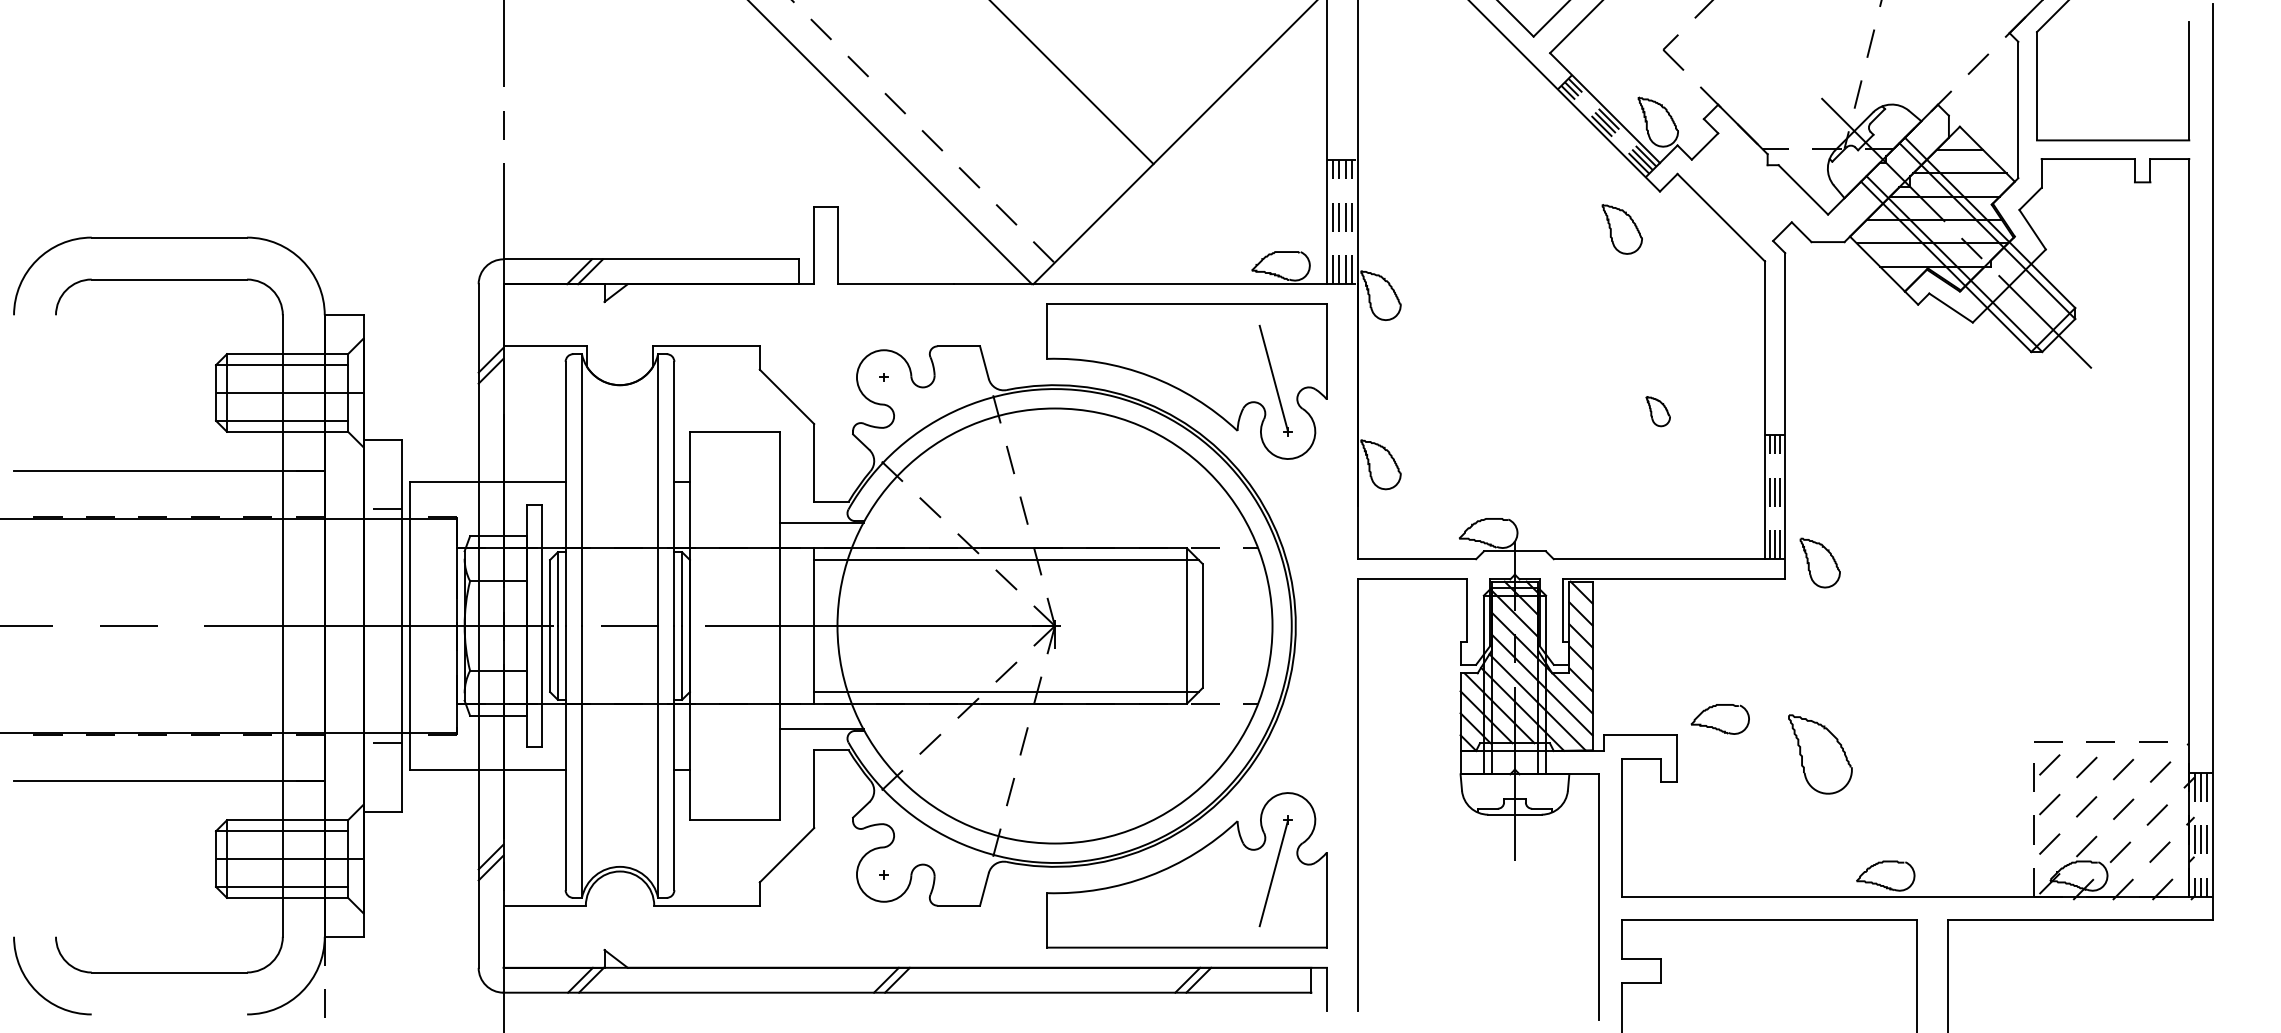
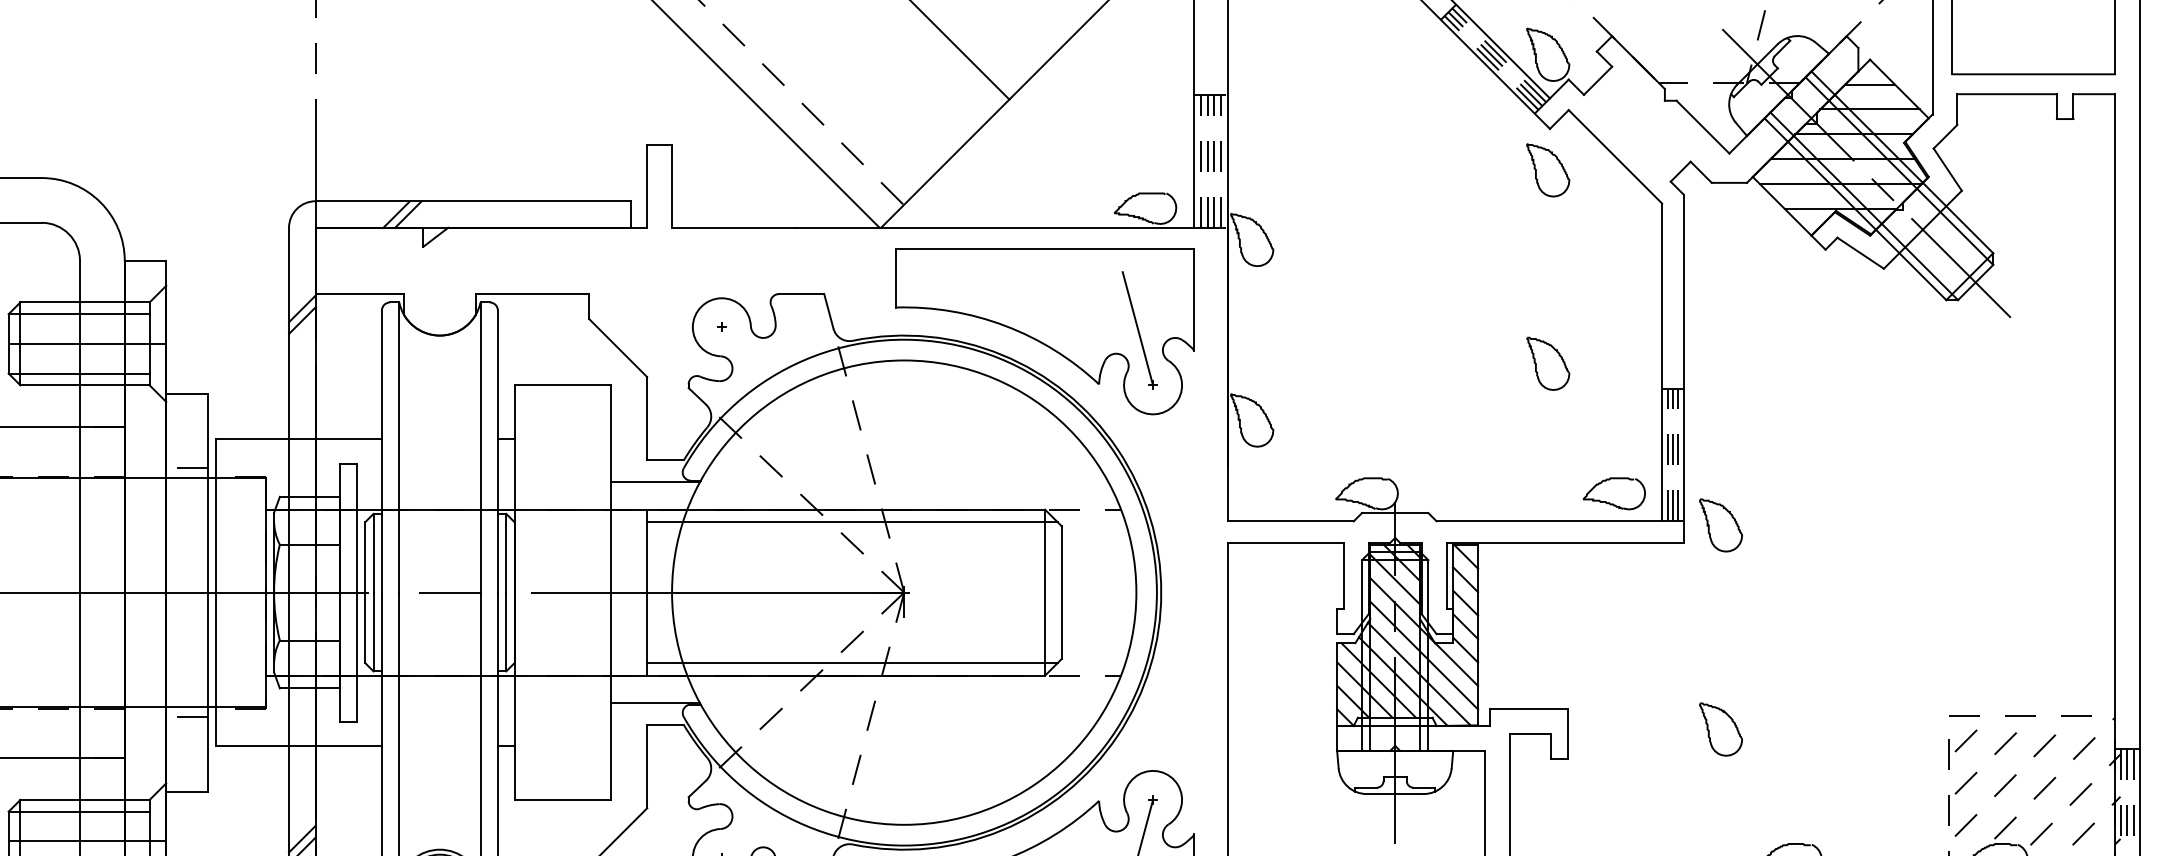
part: (1621, 229) -> (1547, 170), moved
part: (1657, 411) -> (1547, 363), size x1.67
part: (1719, 719) -> (1613, 493), moved
part: (1819, 753) -> (1720, 728), size x0.62

